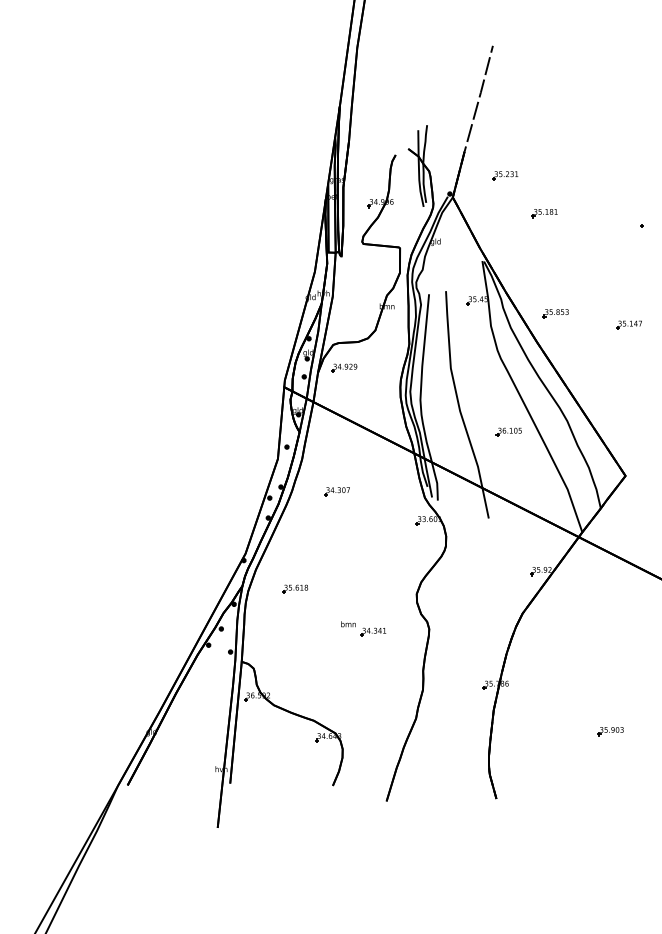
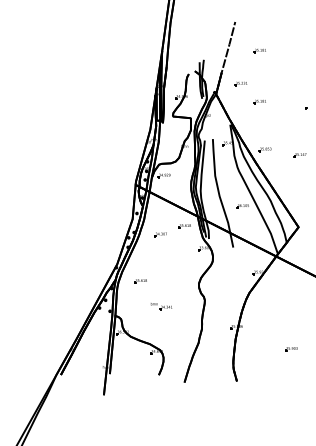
part: (543, 105) -> (259, 50), added
part: (386, 474) -> (184, 226), added
part: (361, 629) -> (160, 306), moved

